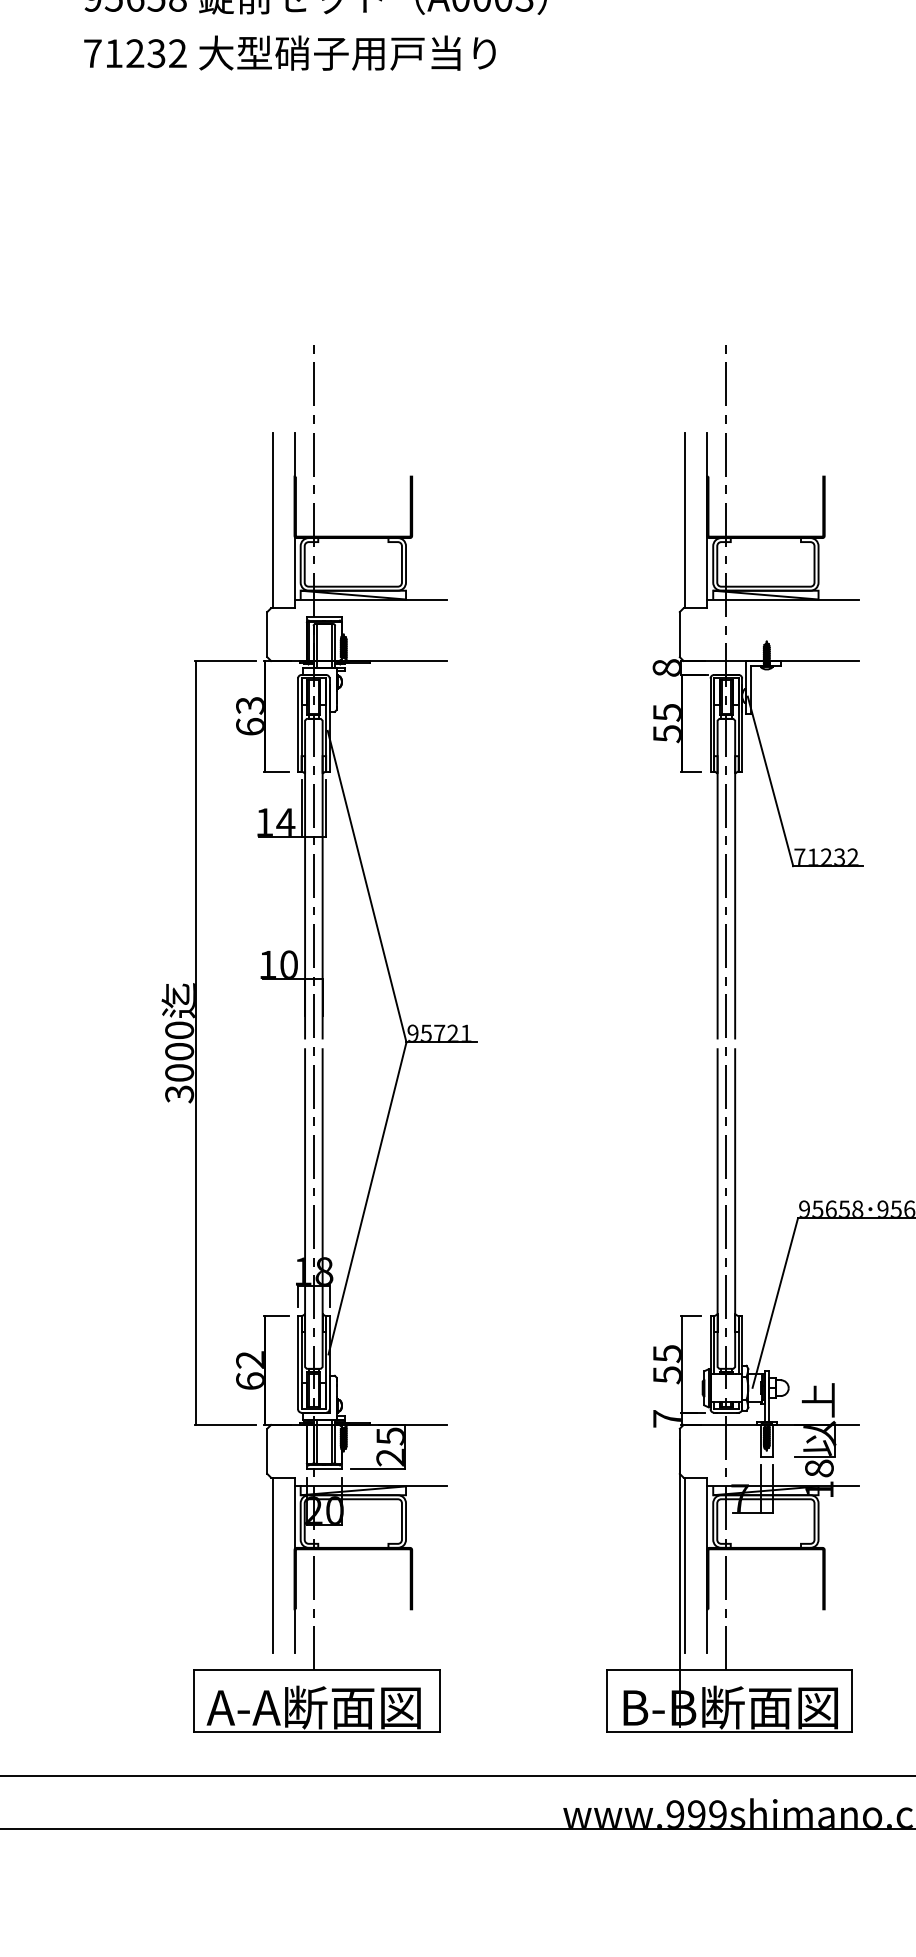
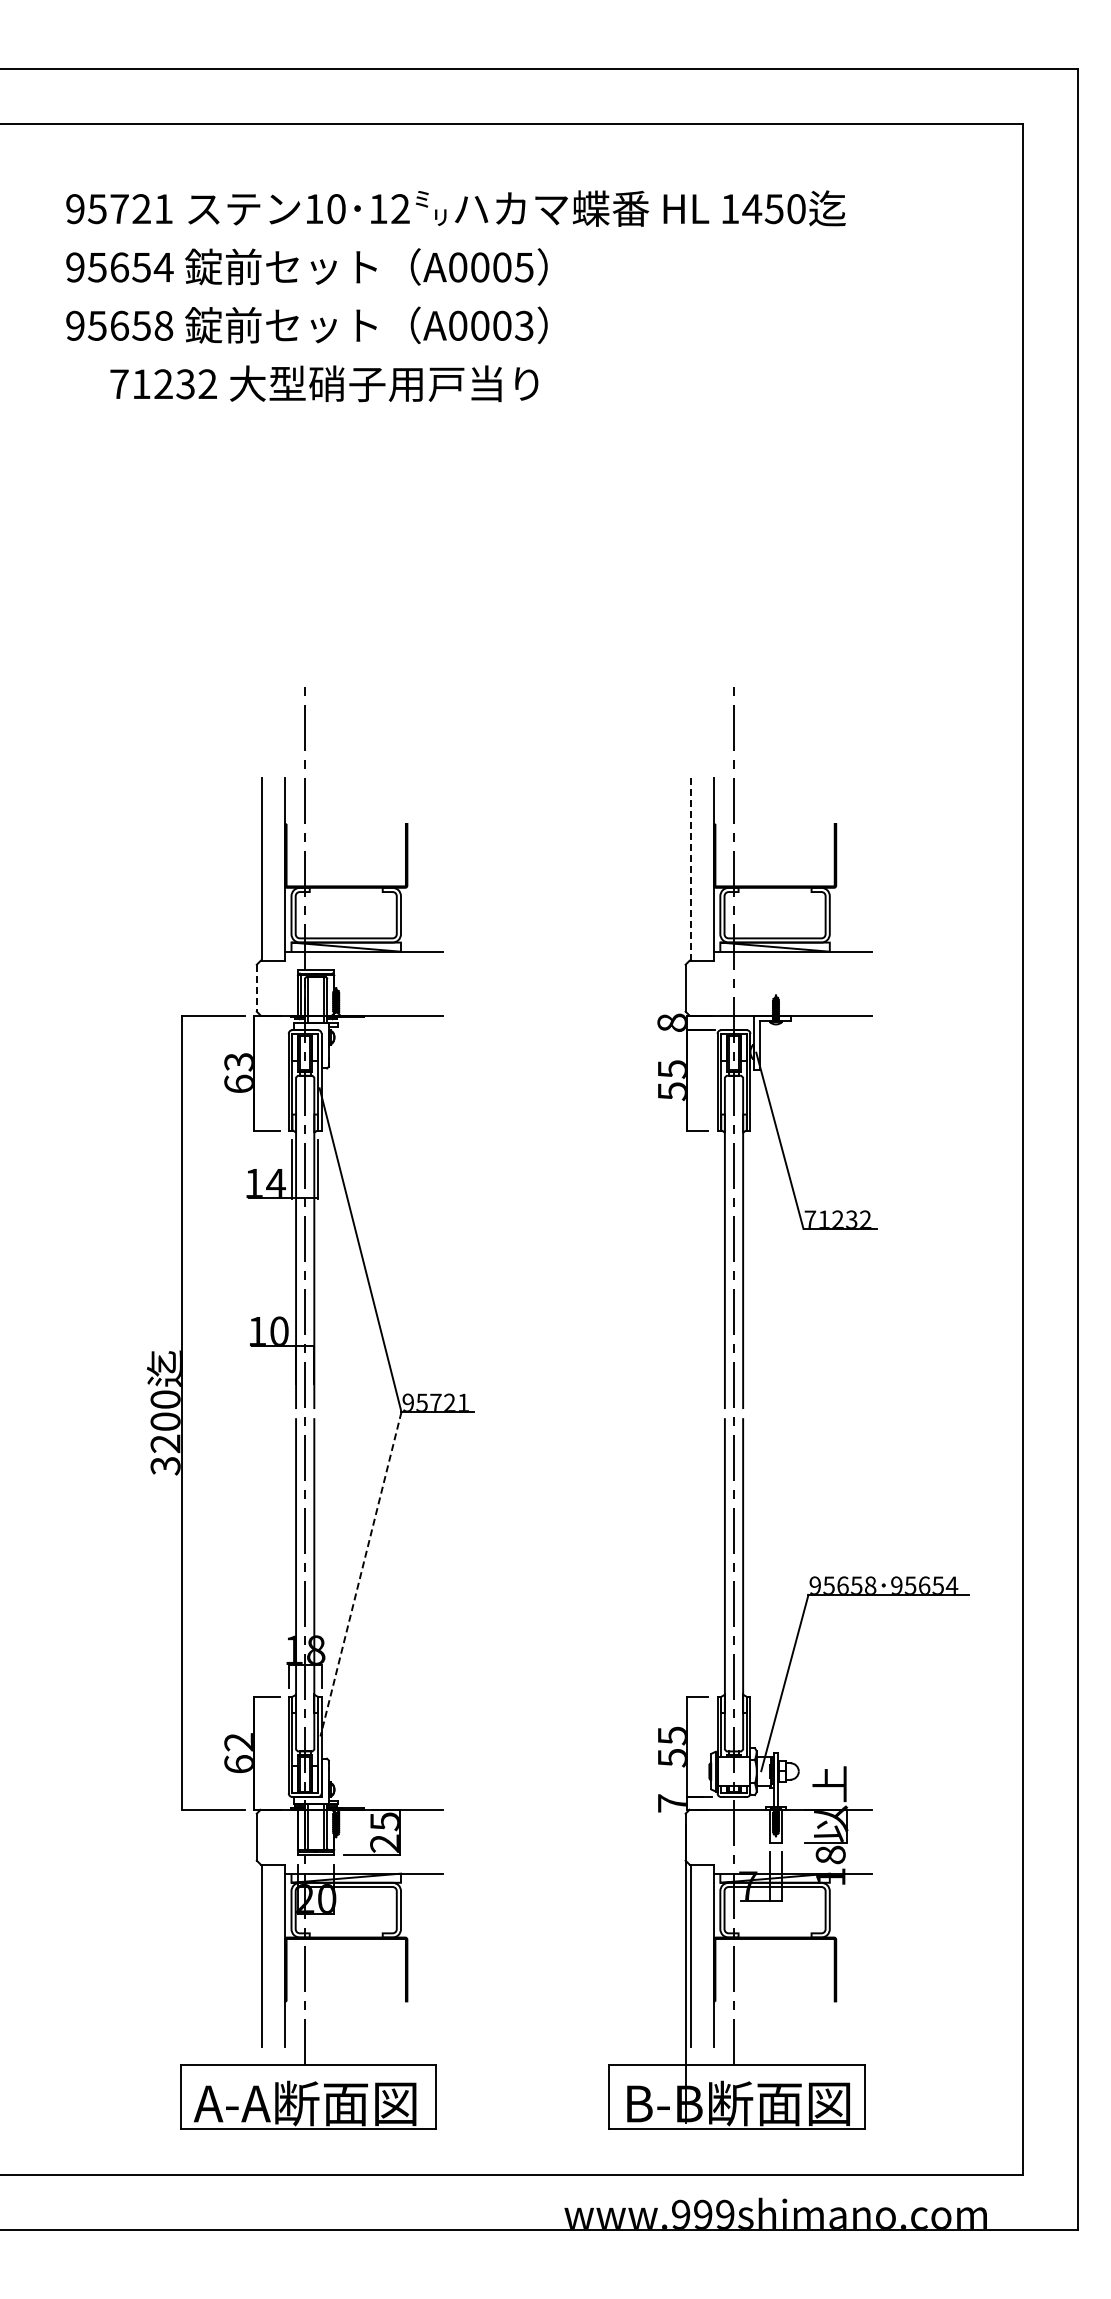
text: (290, 52) -> (324, 383), moved
line: (685, 520) -> (691, 869), solid -> dashed
line: (267, 634) -> (256, 988), solid -> dashed
text: (179, 1072) -> (165, 1443), 3000 -> 3200
line: (367, 1198) -> (360, 1574), solid -> dashed

